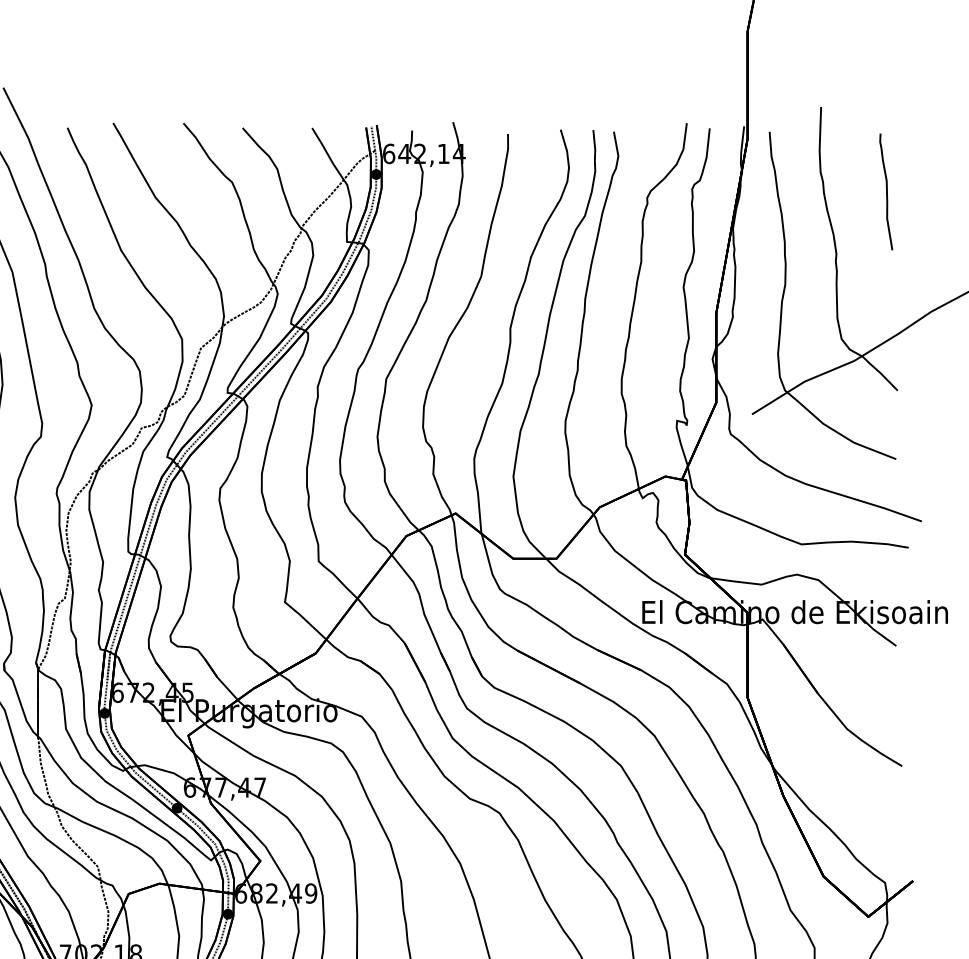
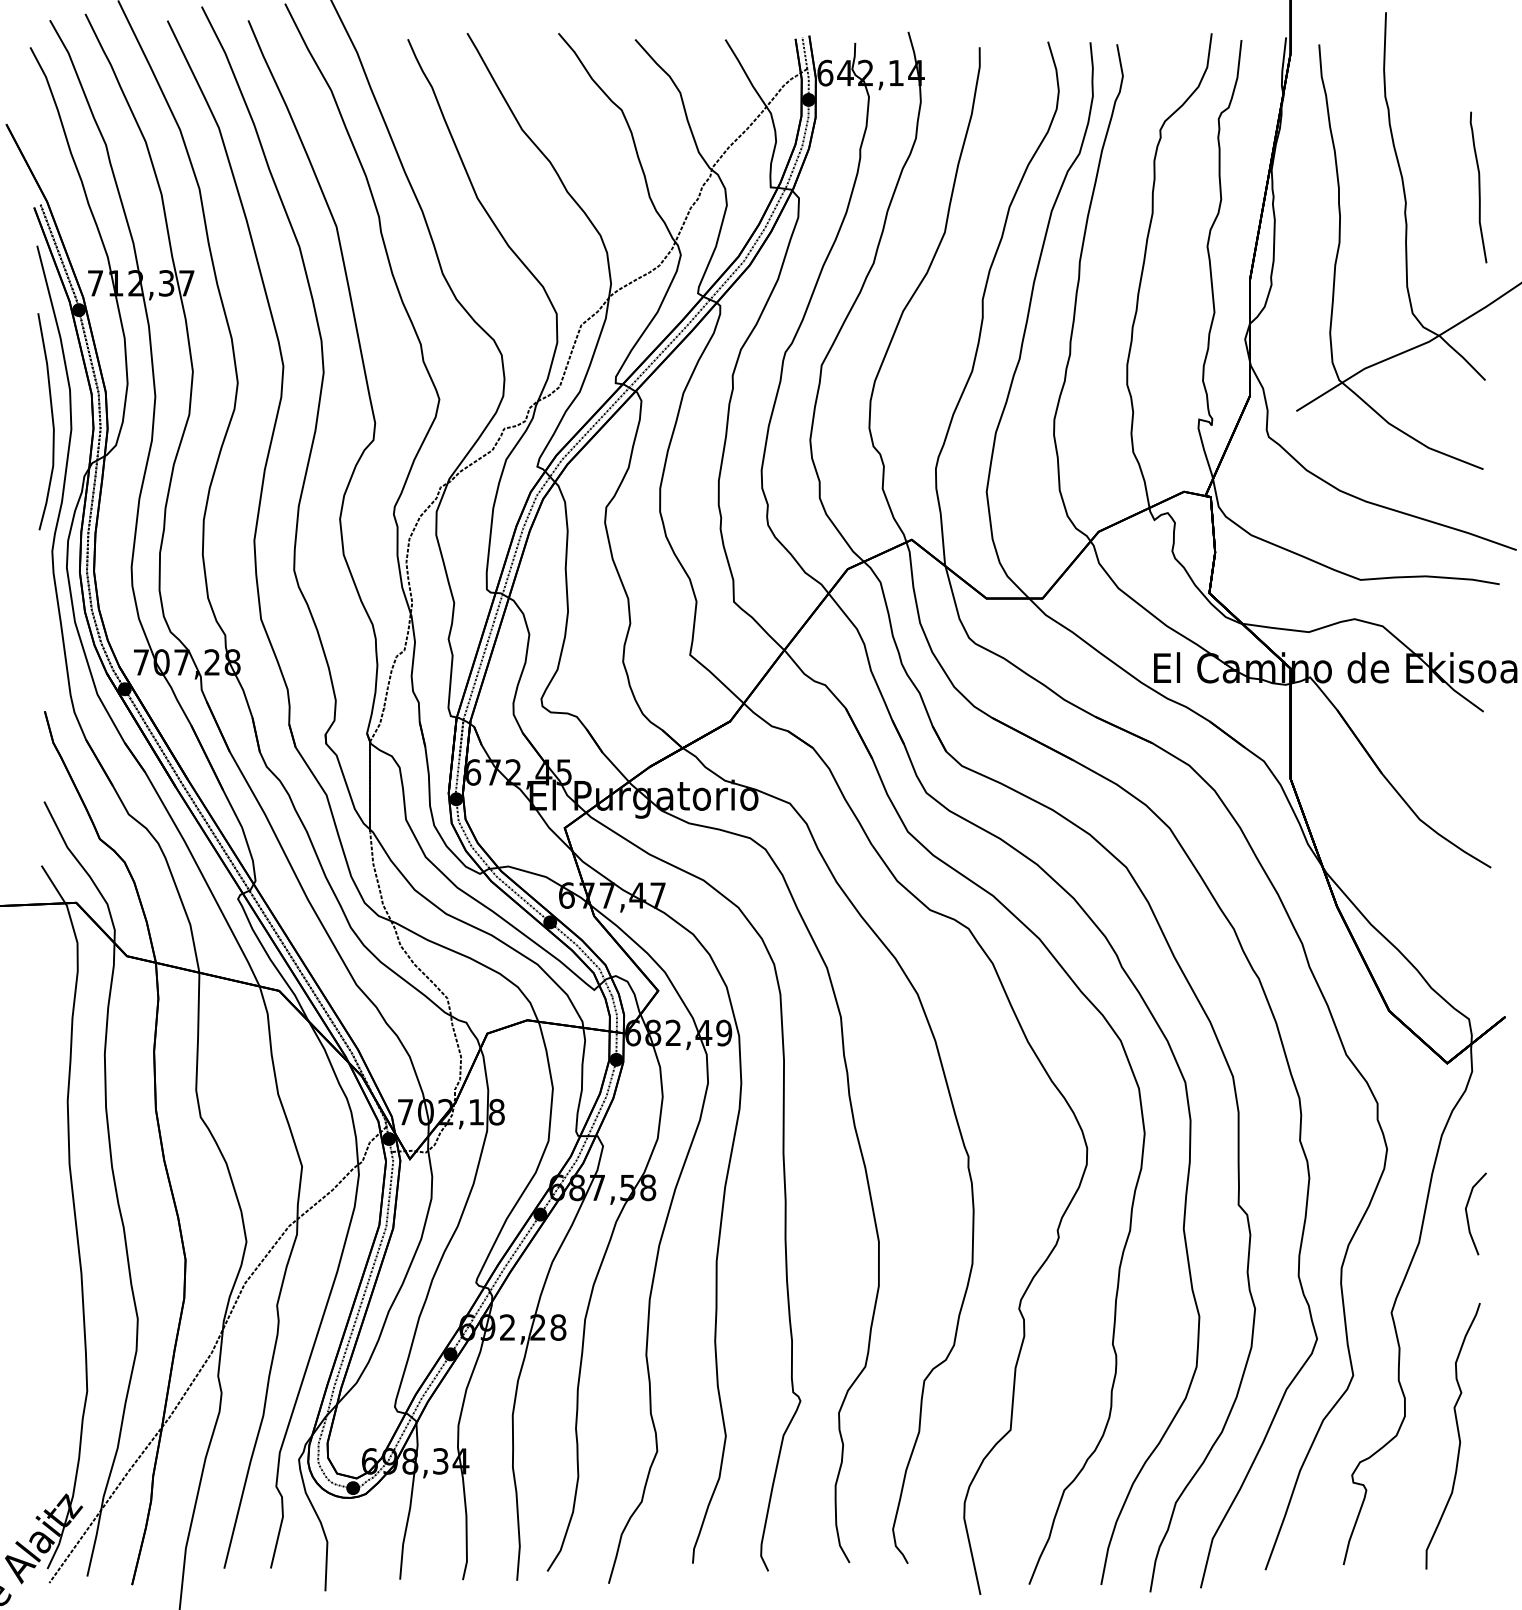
part: (886, 191) -> (1478, 187), moved

